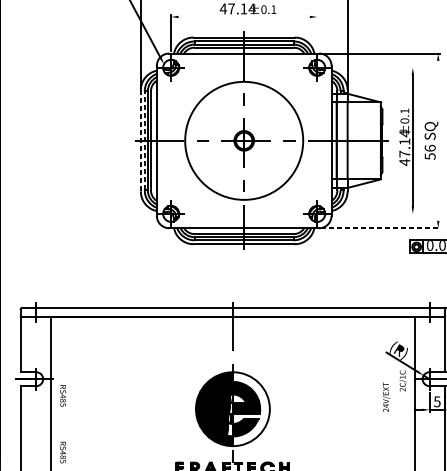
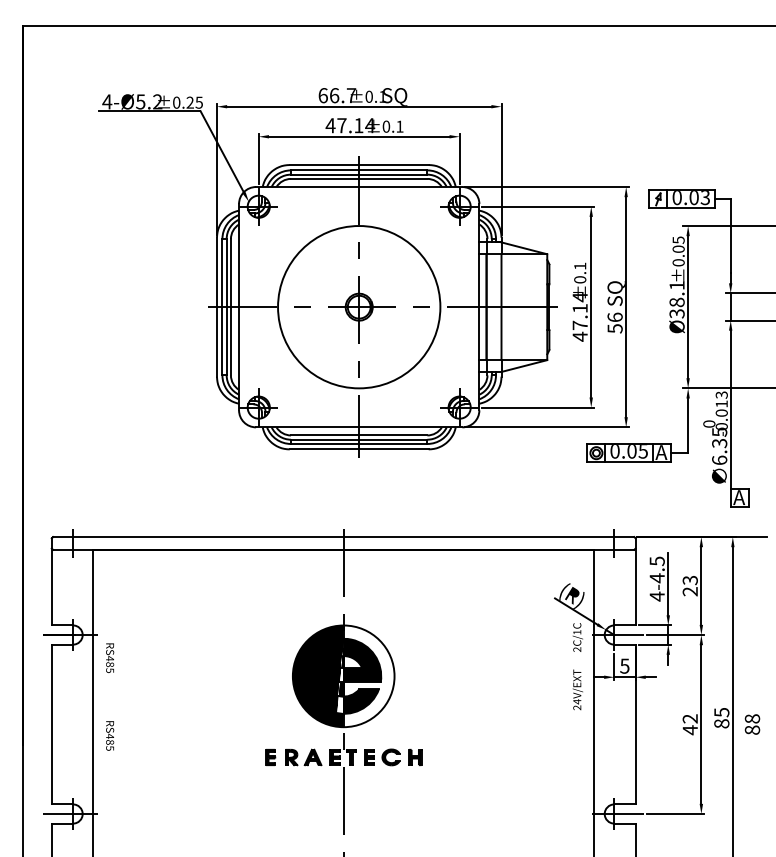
line: (243, 16) -> (358, 136), added
line: (317, 32) -> (459, 158), added
line: (374, 67) -> (538, 206), added
line: (140, 140) -> (216, 306), dashed -> solid
line: (144, 140) -> (222, 306), dashed -> solid
line: (438, 141) -> (626, 307), added
line: (374, 213) -> (538, 407), added
line: (381, 228) -> (547, 427), dashed -> solid
text: (386, 396) -> (577, 689), moved

